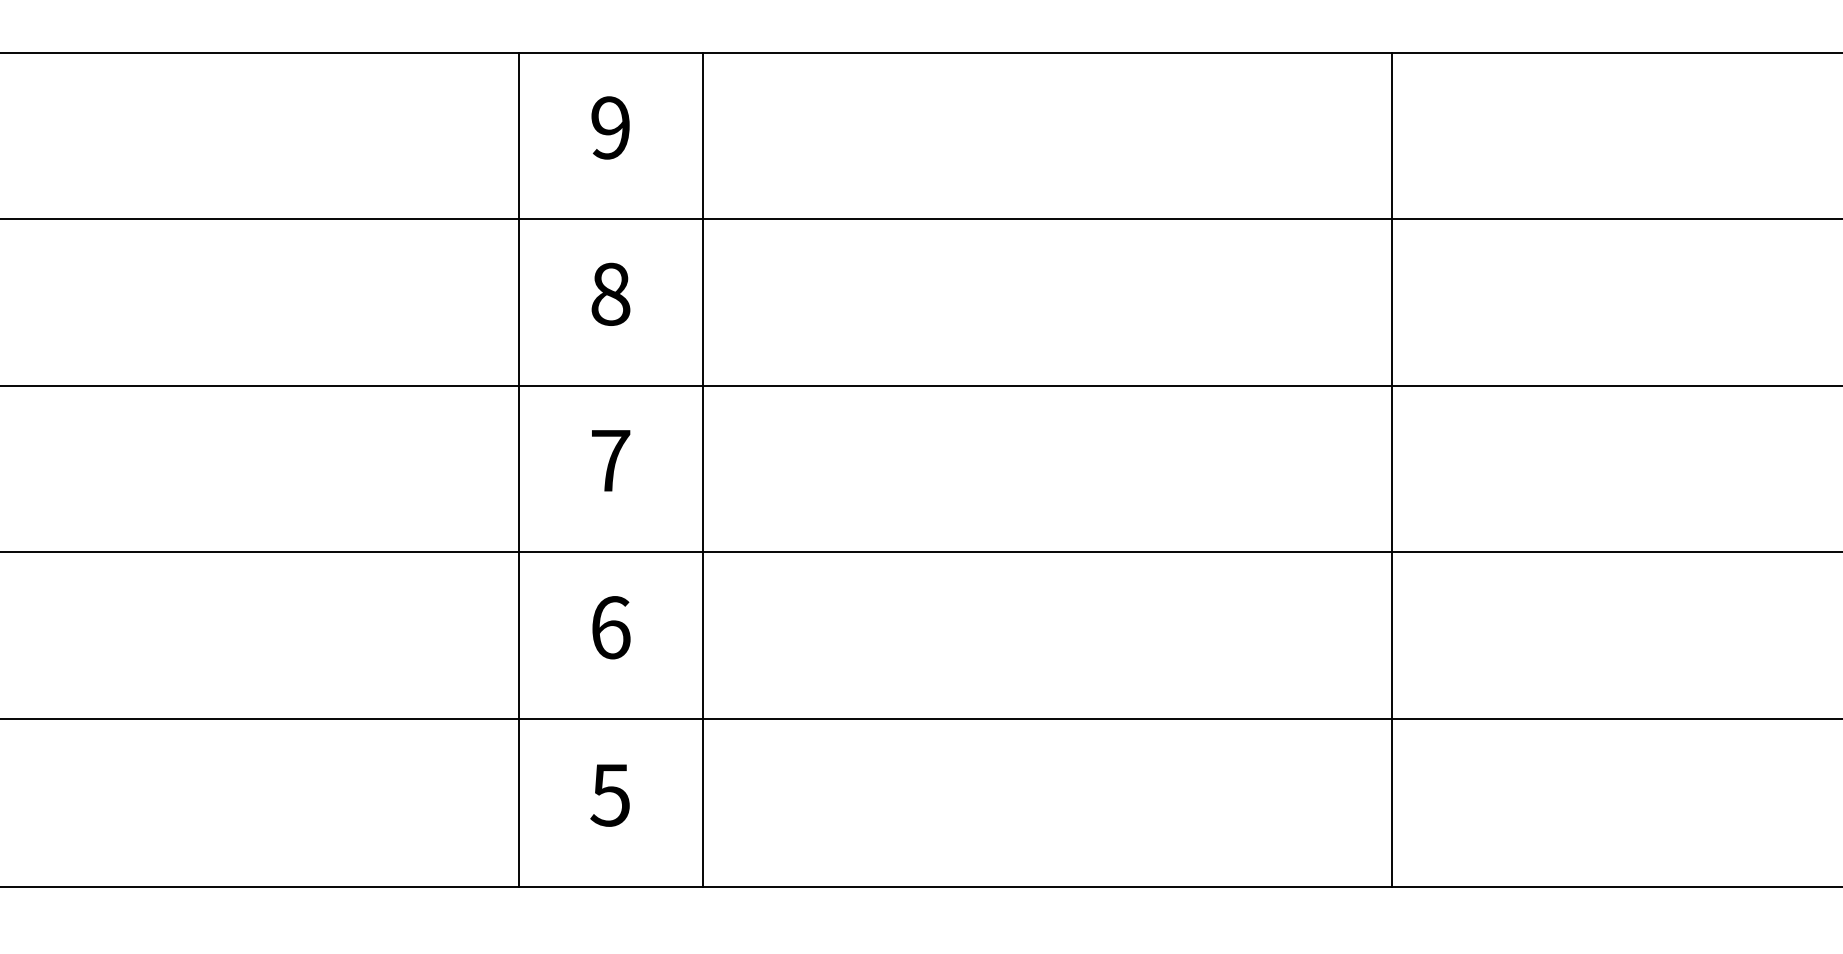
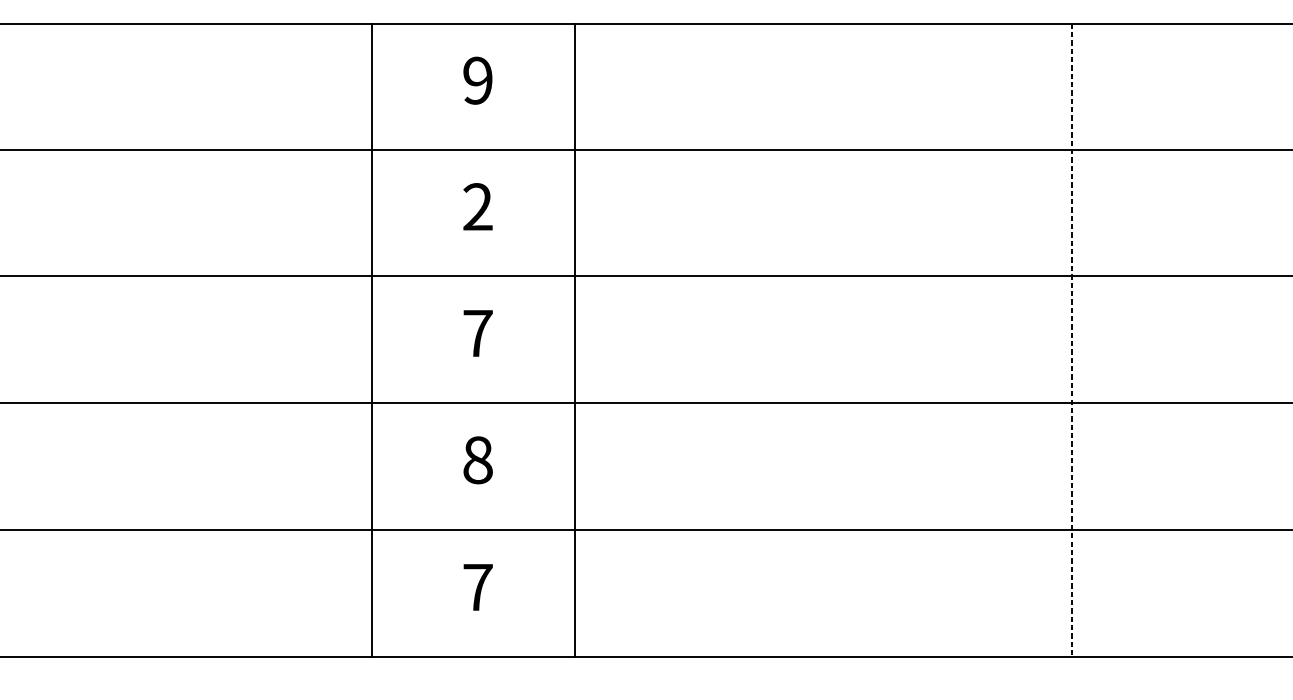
text: (610, 293) -> (477, 206), 8 -> 2
line: (518, 469) -> (372, 340), moved
line: (703, 469) -> (575, 340), moved
line: (1392, 470) -> (1071, 340), solid -> dashed
text: (610, 627) -> (477, 460), 6 -> 8
text: (610, 795) -> (477, 587), 5 -> 7

